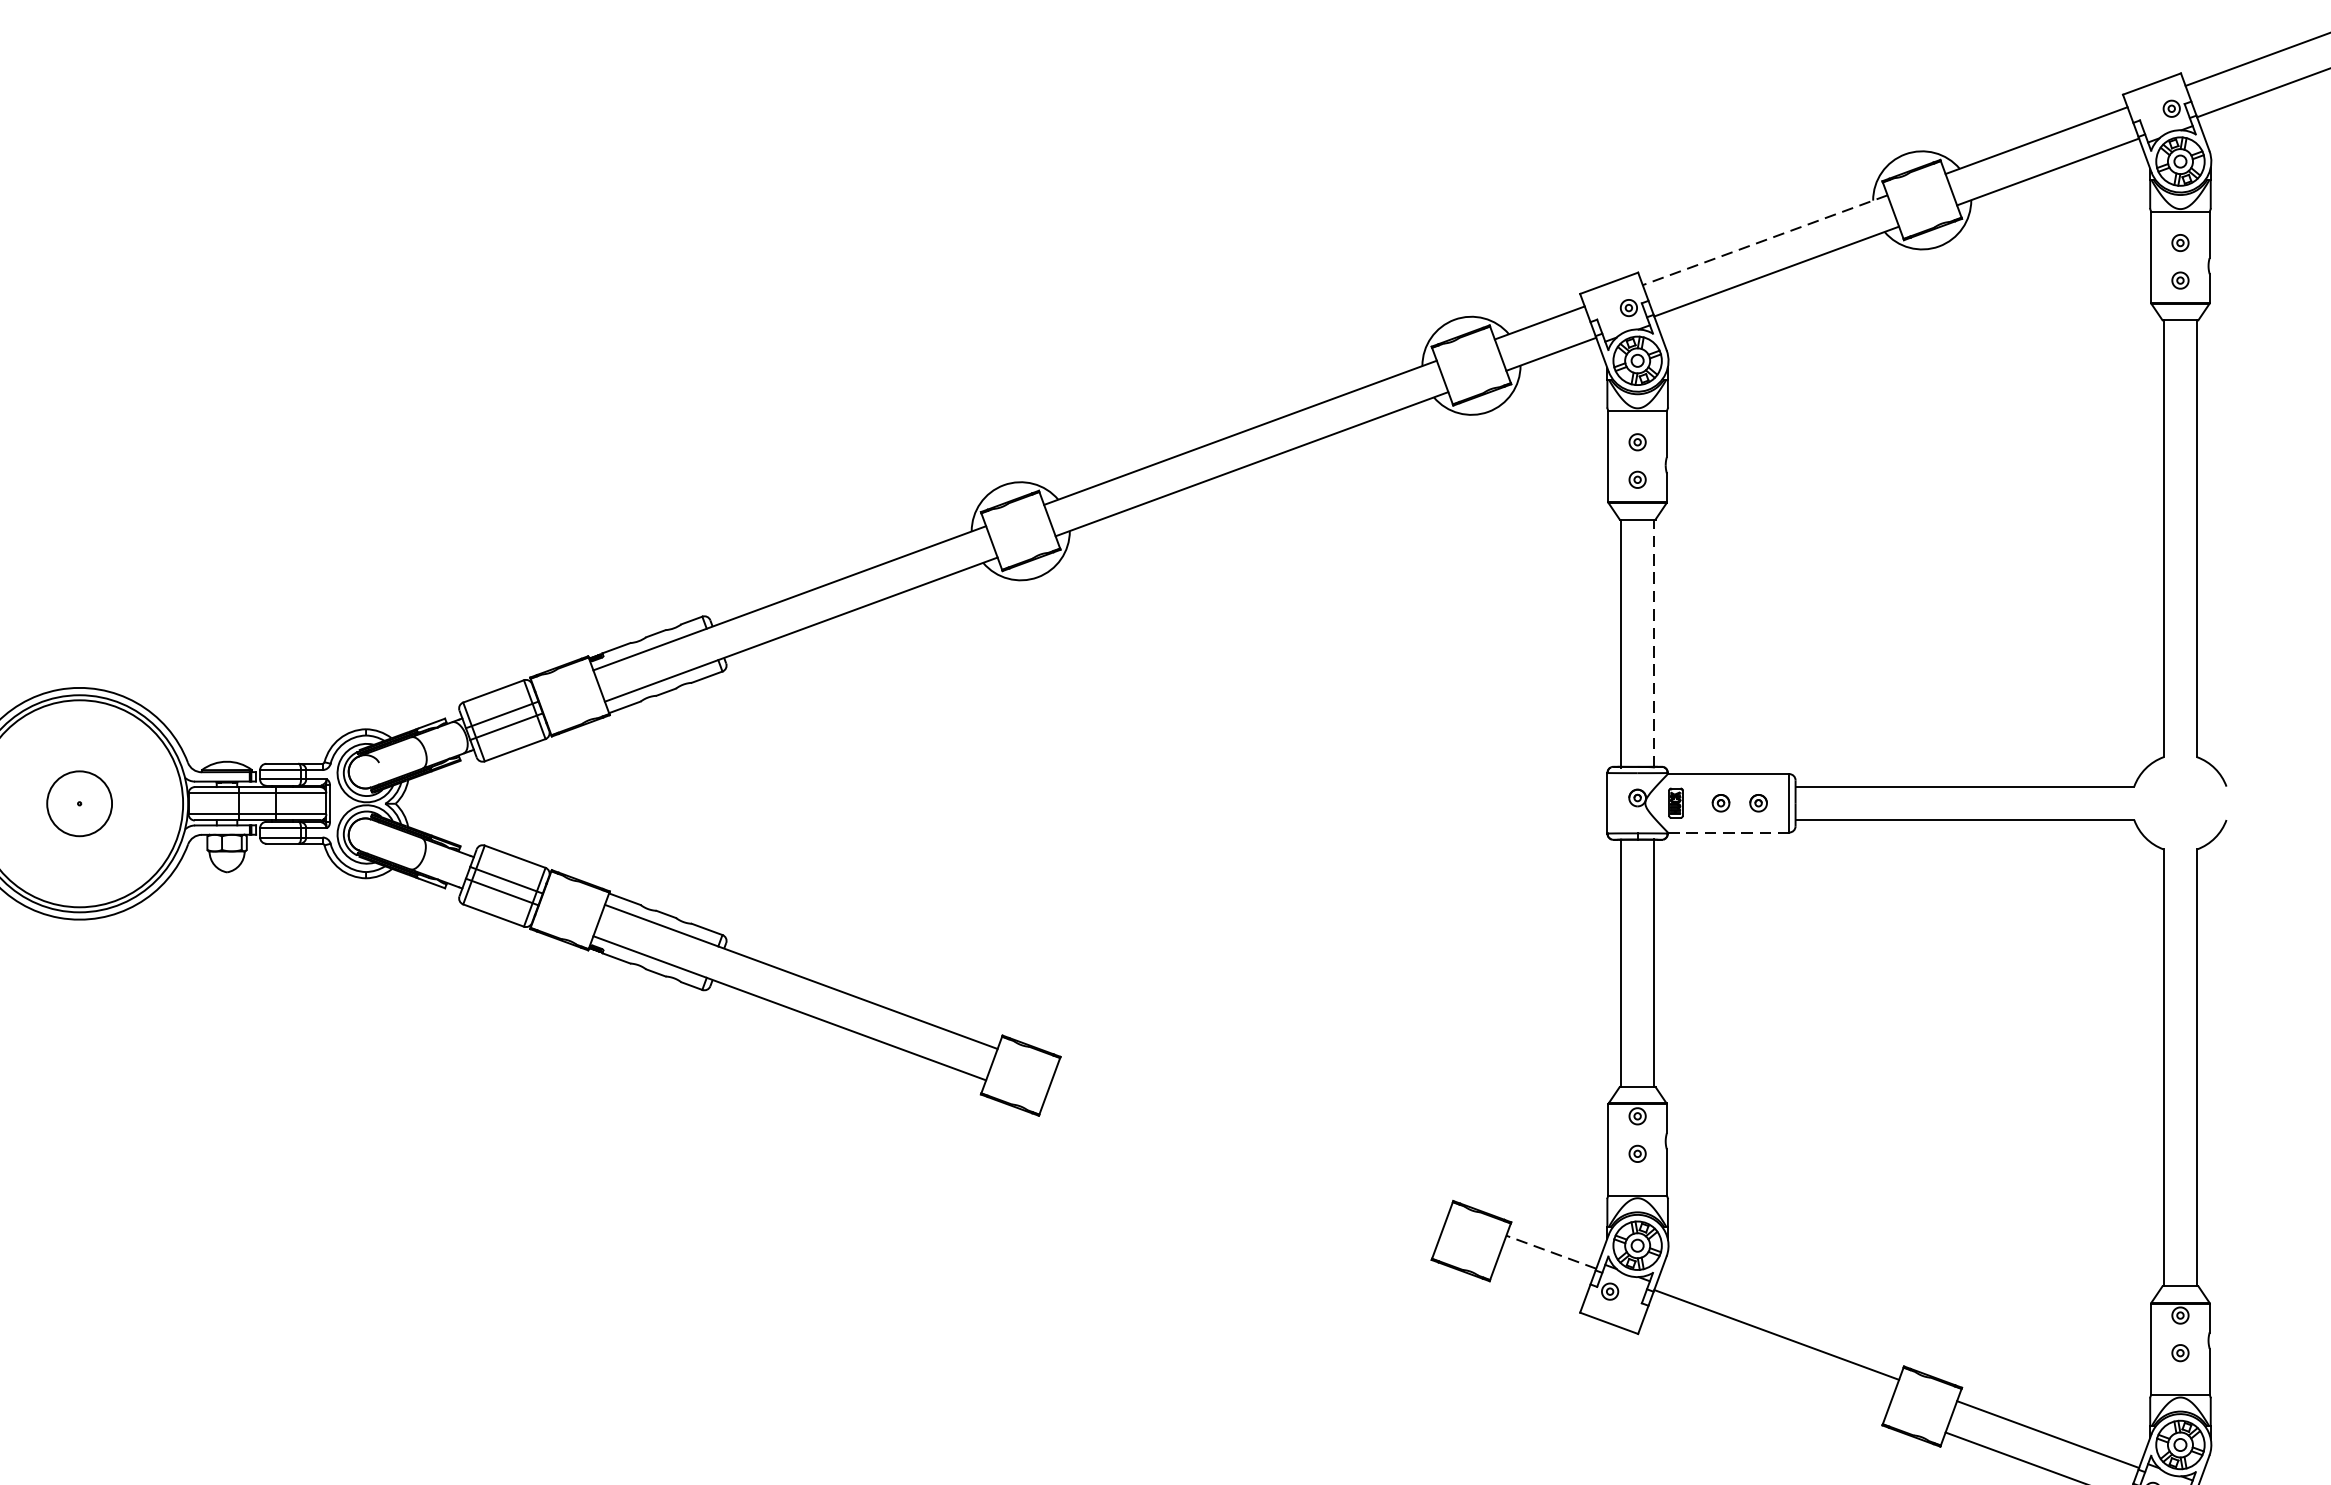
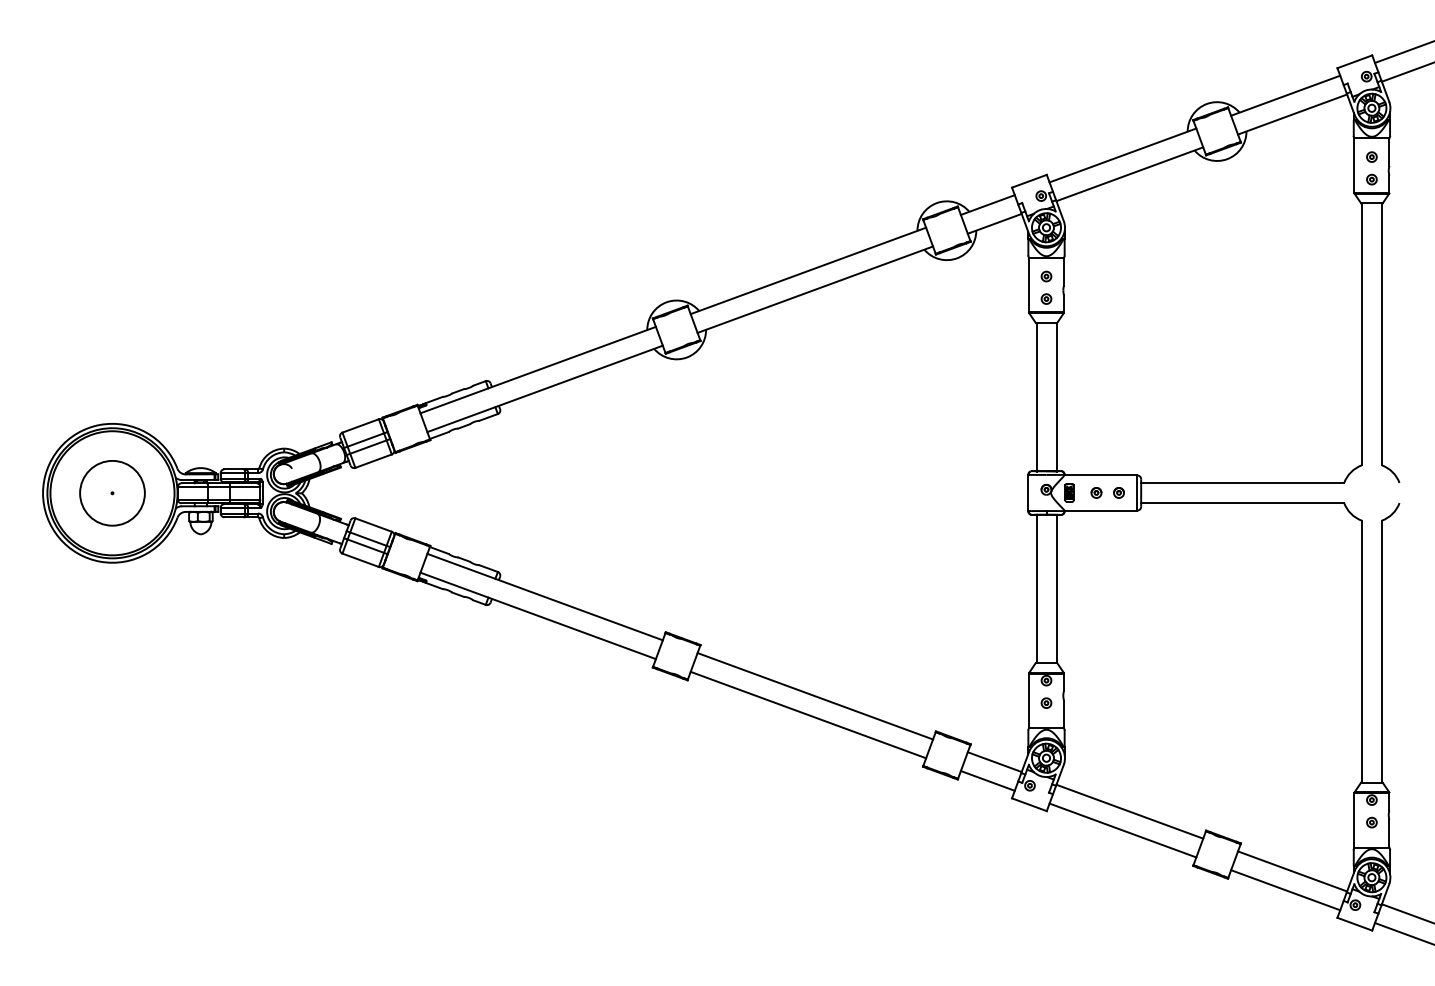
line: (1764, 240) -> (1122, 155), dashed -> solid
line: (1654, 642) -> (1056, 396), dashed -> solid
circle: (79, 802) -> (112, 492), size x1.67
line: (1729, 832) -> (1101, 510), dashed -> solid
line: (1252, 1142) -> (815, 696), added
line: (1240, 1172) -> (808, 714), added
line: (1550, 1252) -> (994, 762), dashed -> solid
line: (1539, 1282) -> (987, 780), added
line: (1764, 1366) -> (1122, 830), added

